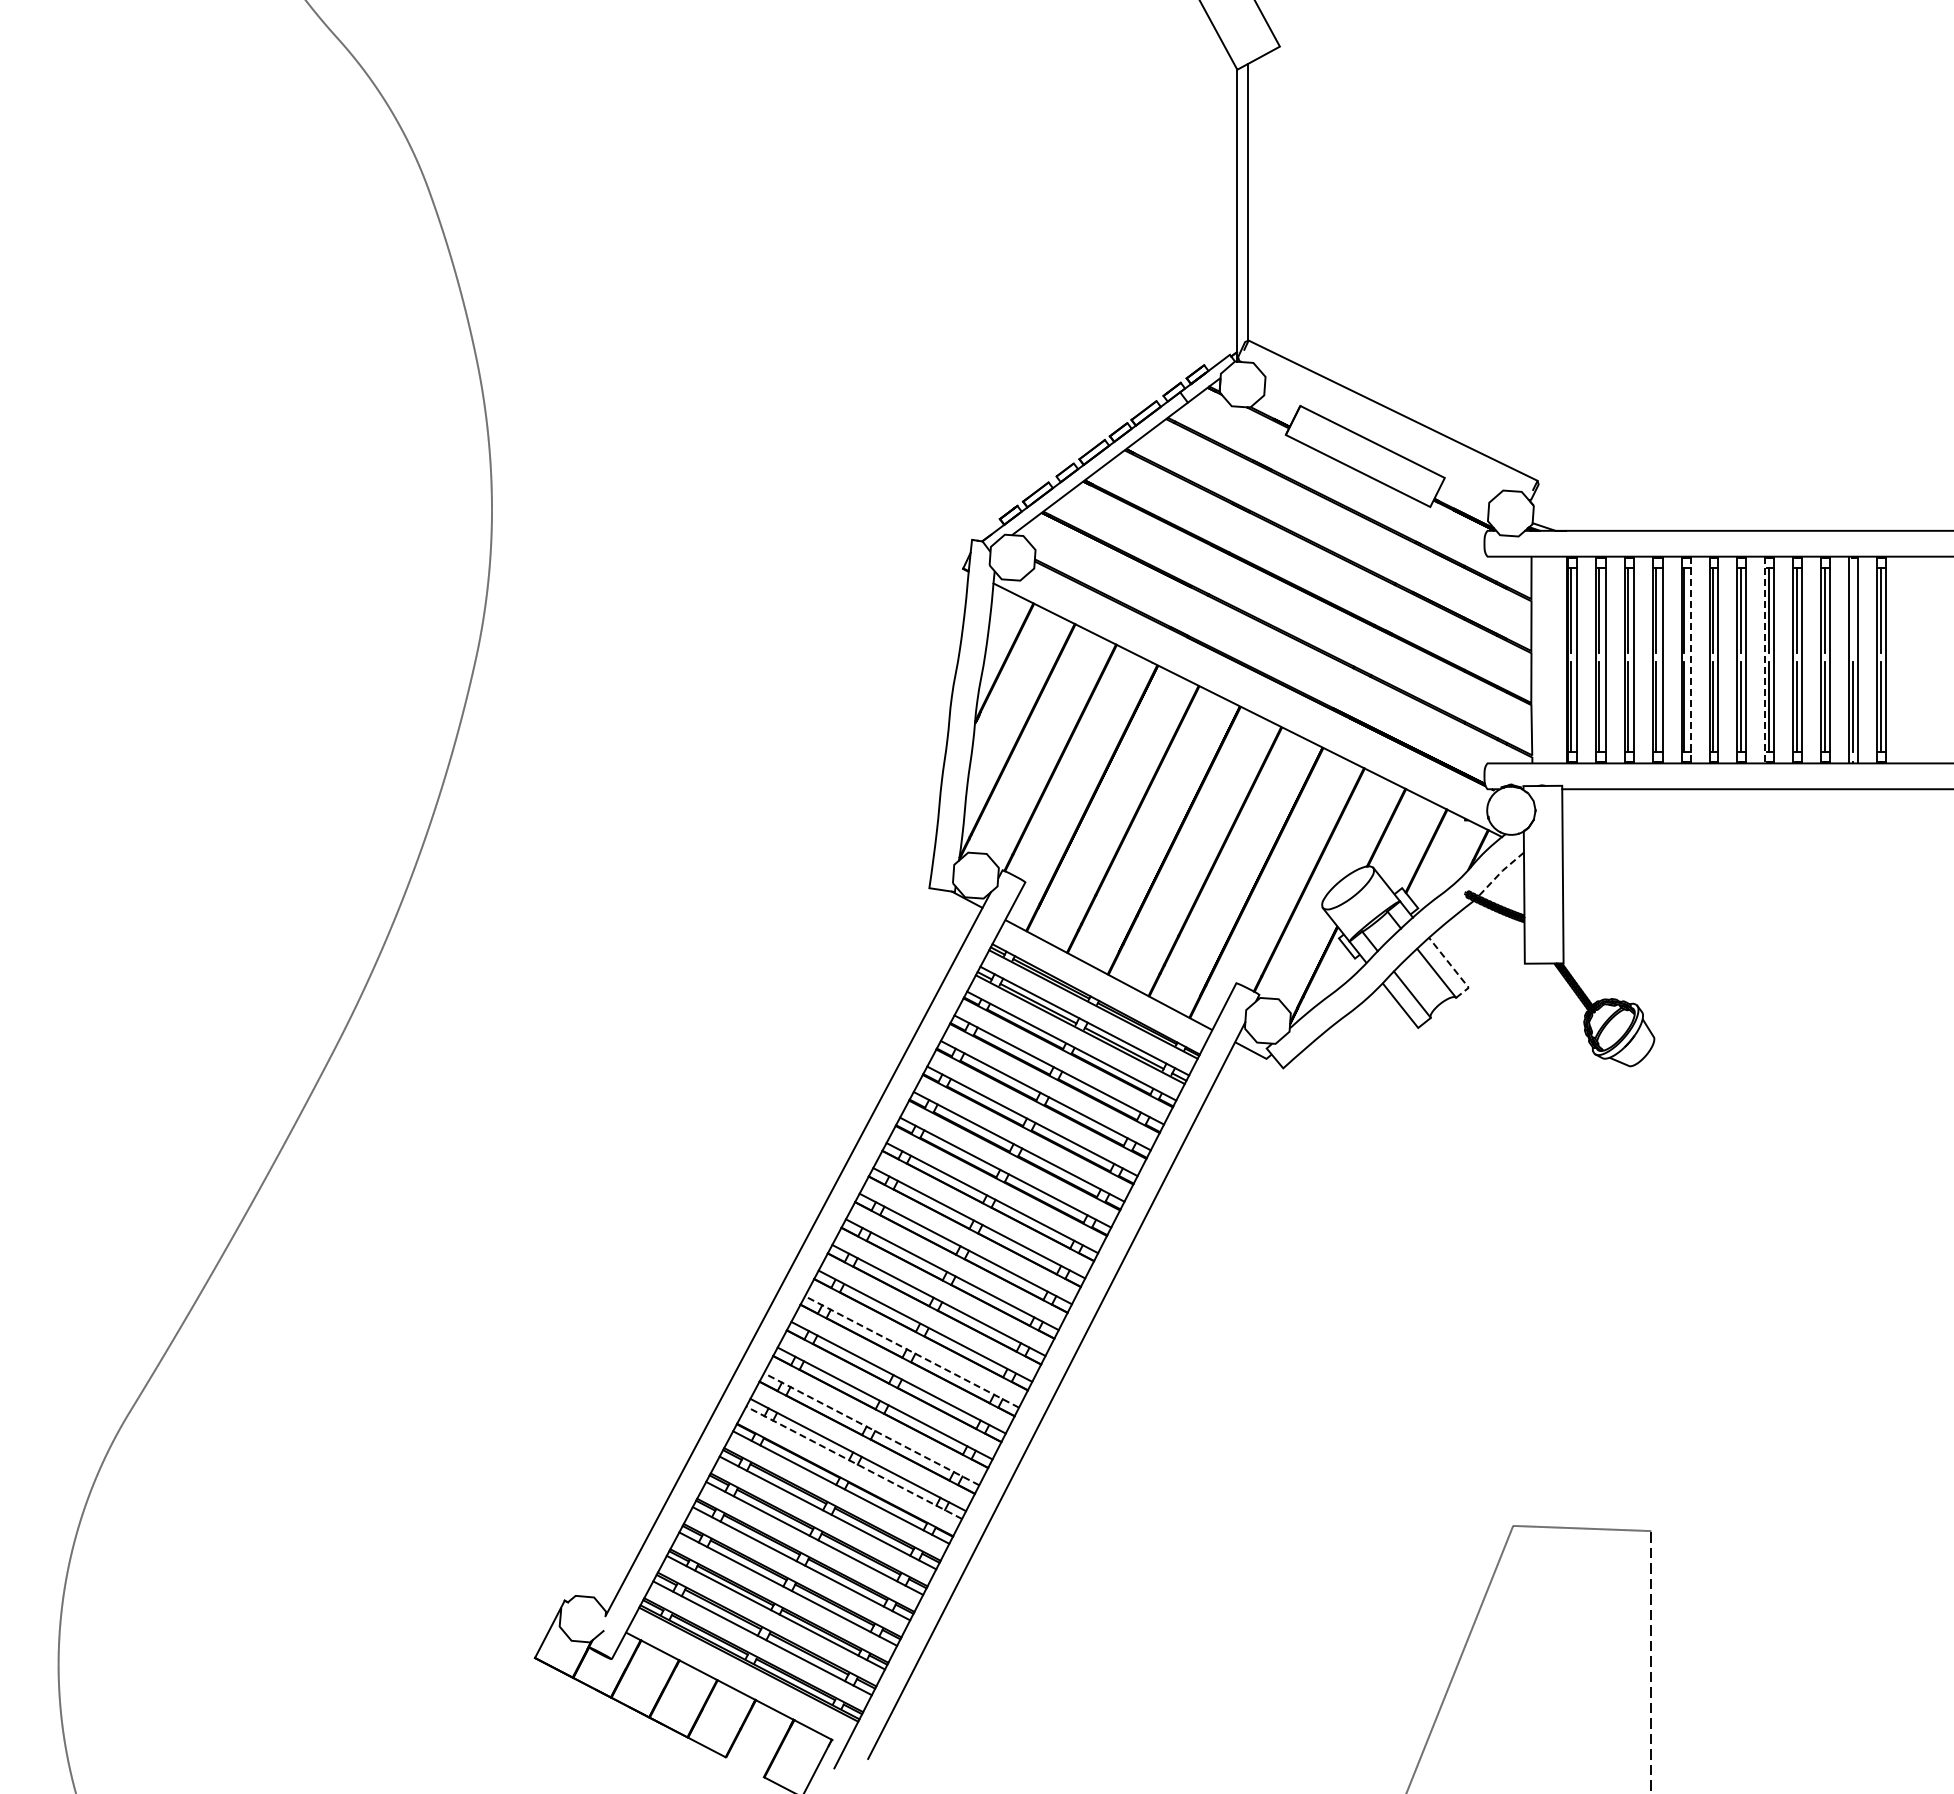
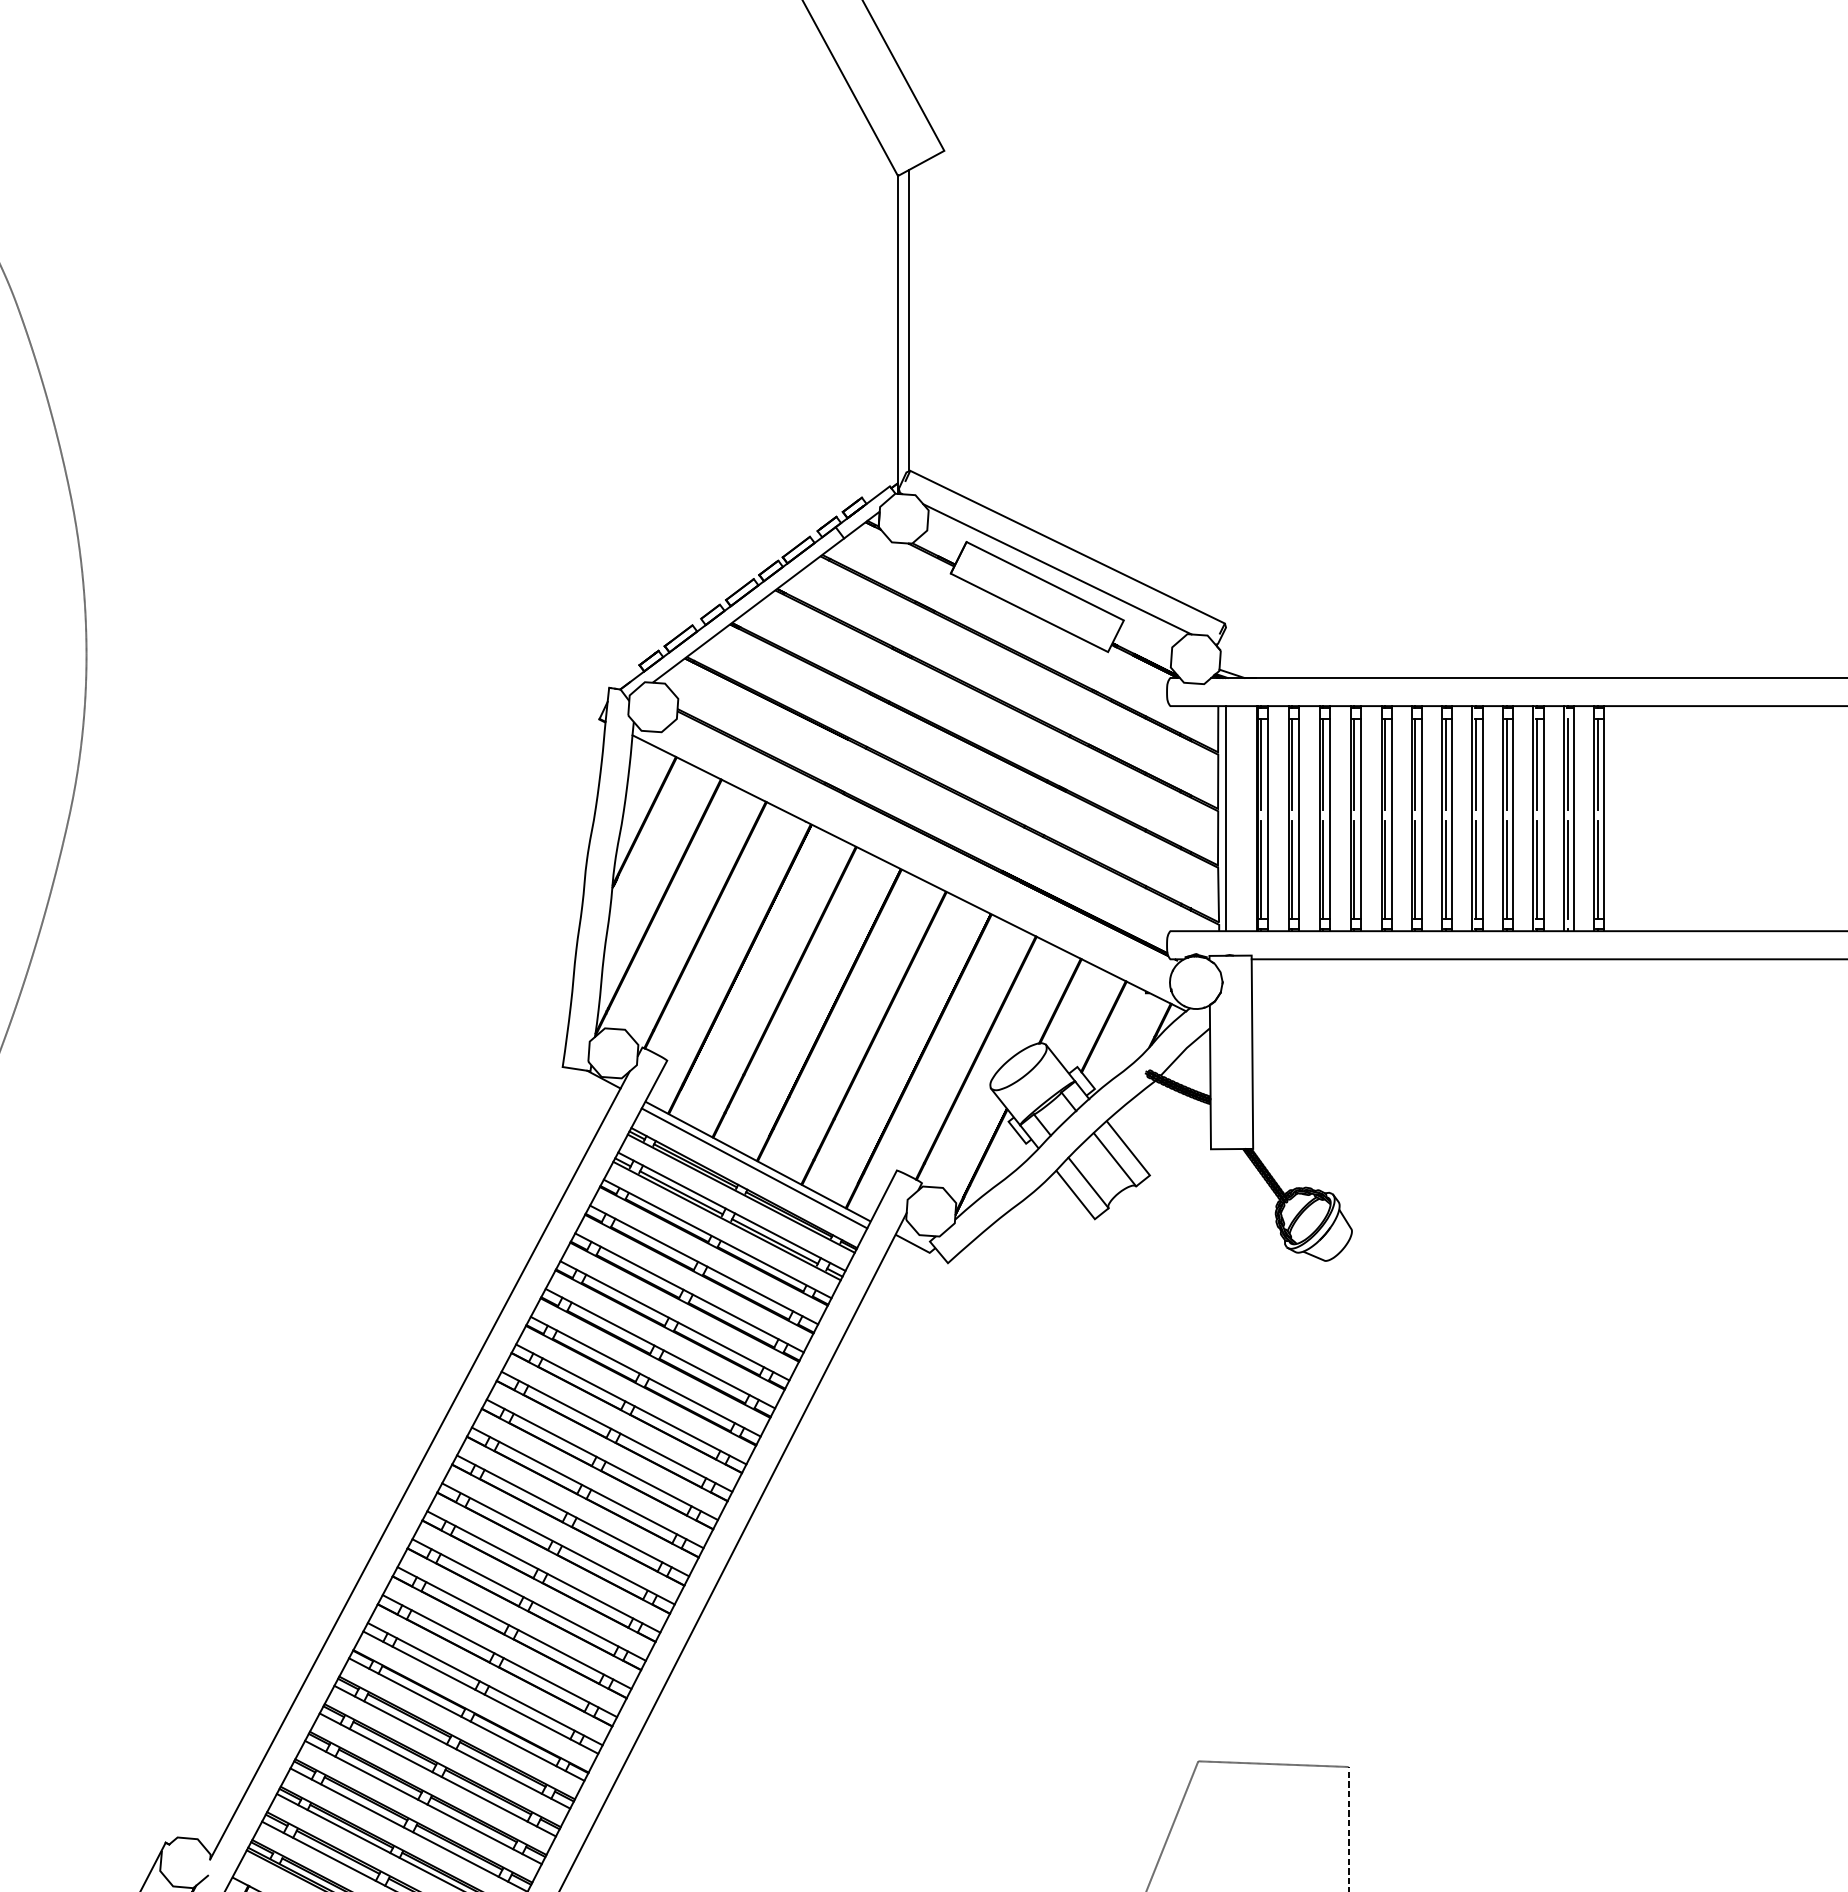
line: (1383, 430) -> (1057, 568), added
line: (1852, 610) -> (1567, 764), added
line: (1538, 659) -> (1225, 818), added
line: (1690, 660) -> (1391, 819), dashed -> solid
line: (1764, 660) -> (1471, 819), dashed -> solid
line: (1500, 872) -> (1184, 1049), dashed -> solid
line: (1454, 969) -> (1134, 1155), dashed -> solid
line: (1105, 981) -> (754, 1168), added
line: (912, 1351) -> (544, 1571), dashed -> solid
line: (871, 1429) -> (499, 1656), dashed -> solid
line: (854, 1462) -> (481, 1692), dashed -> solid

